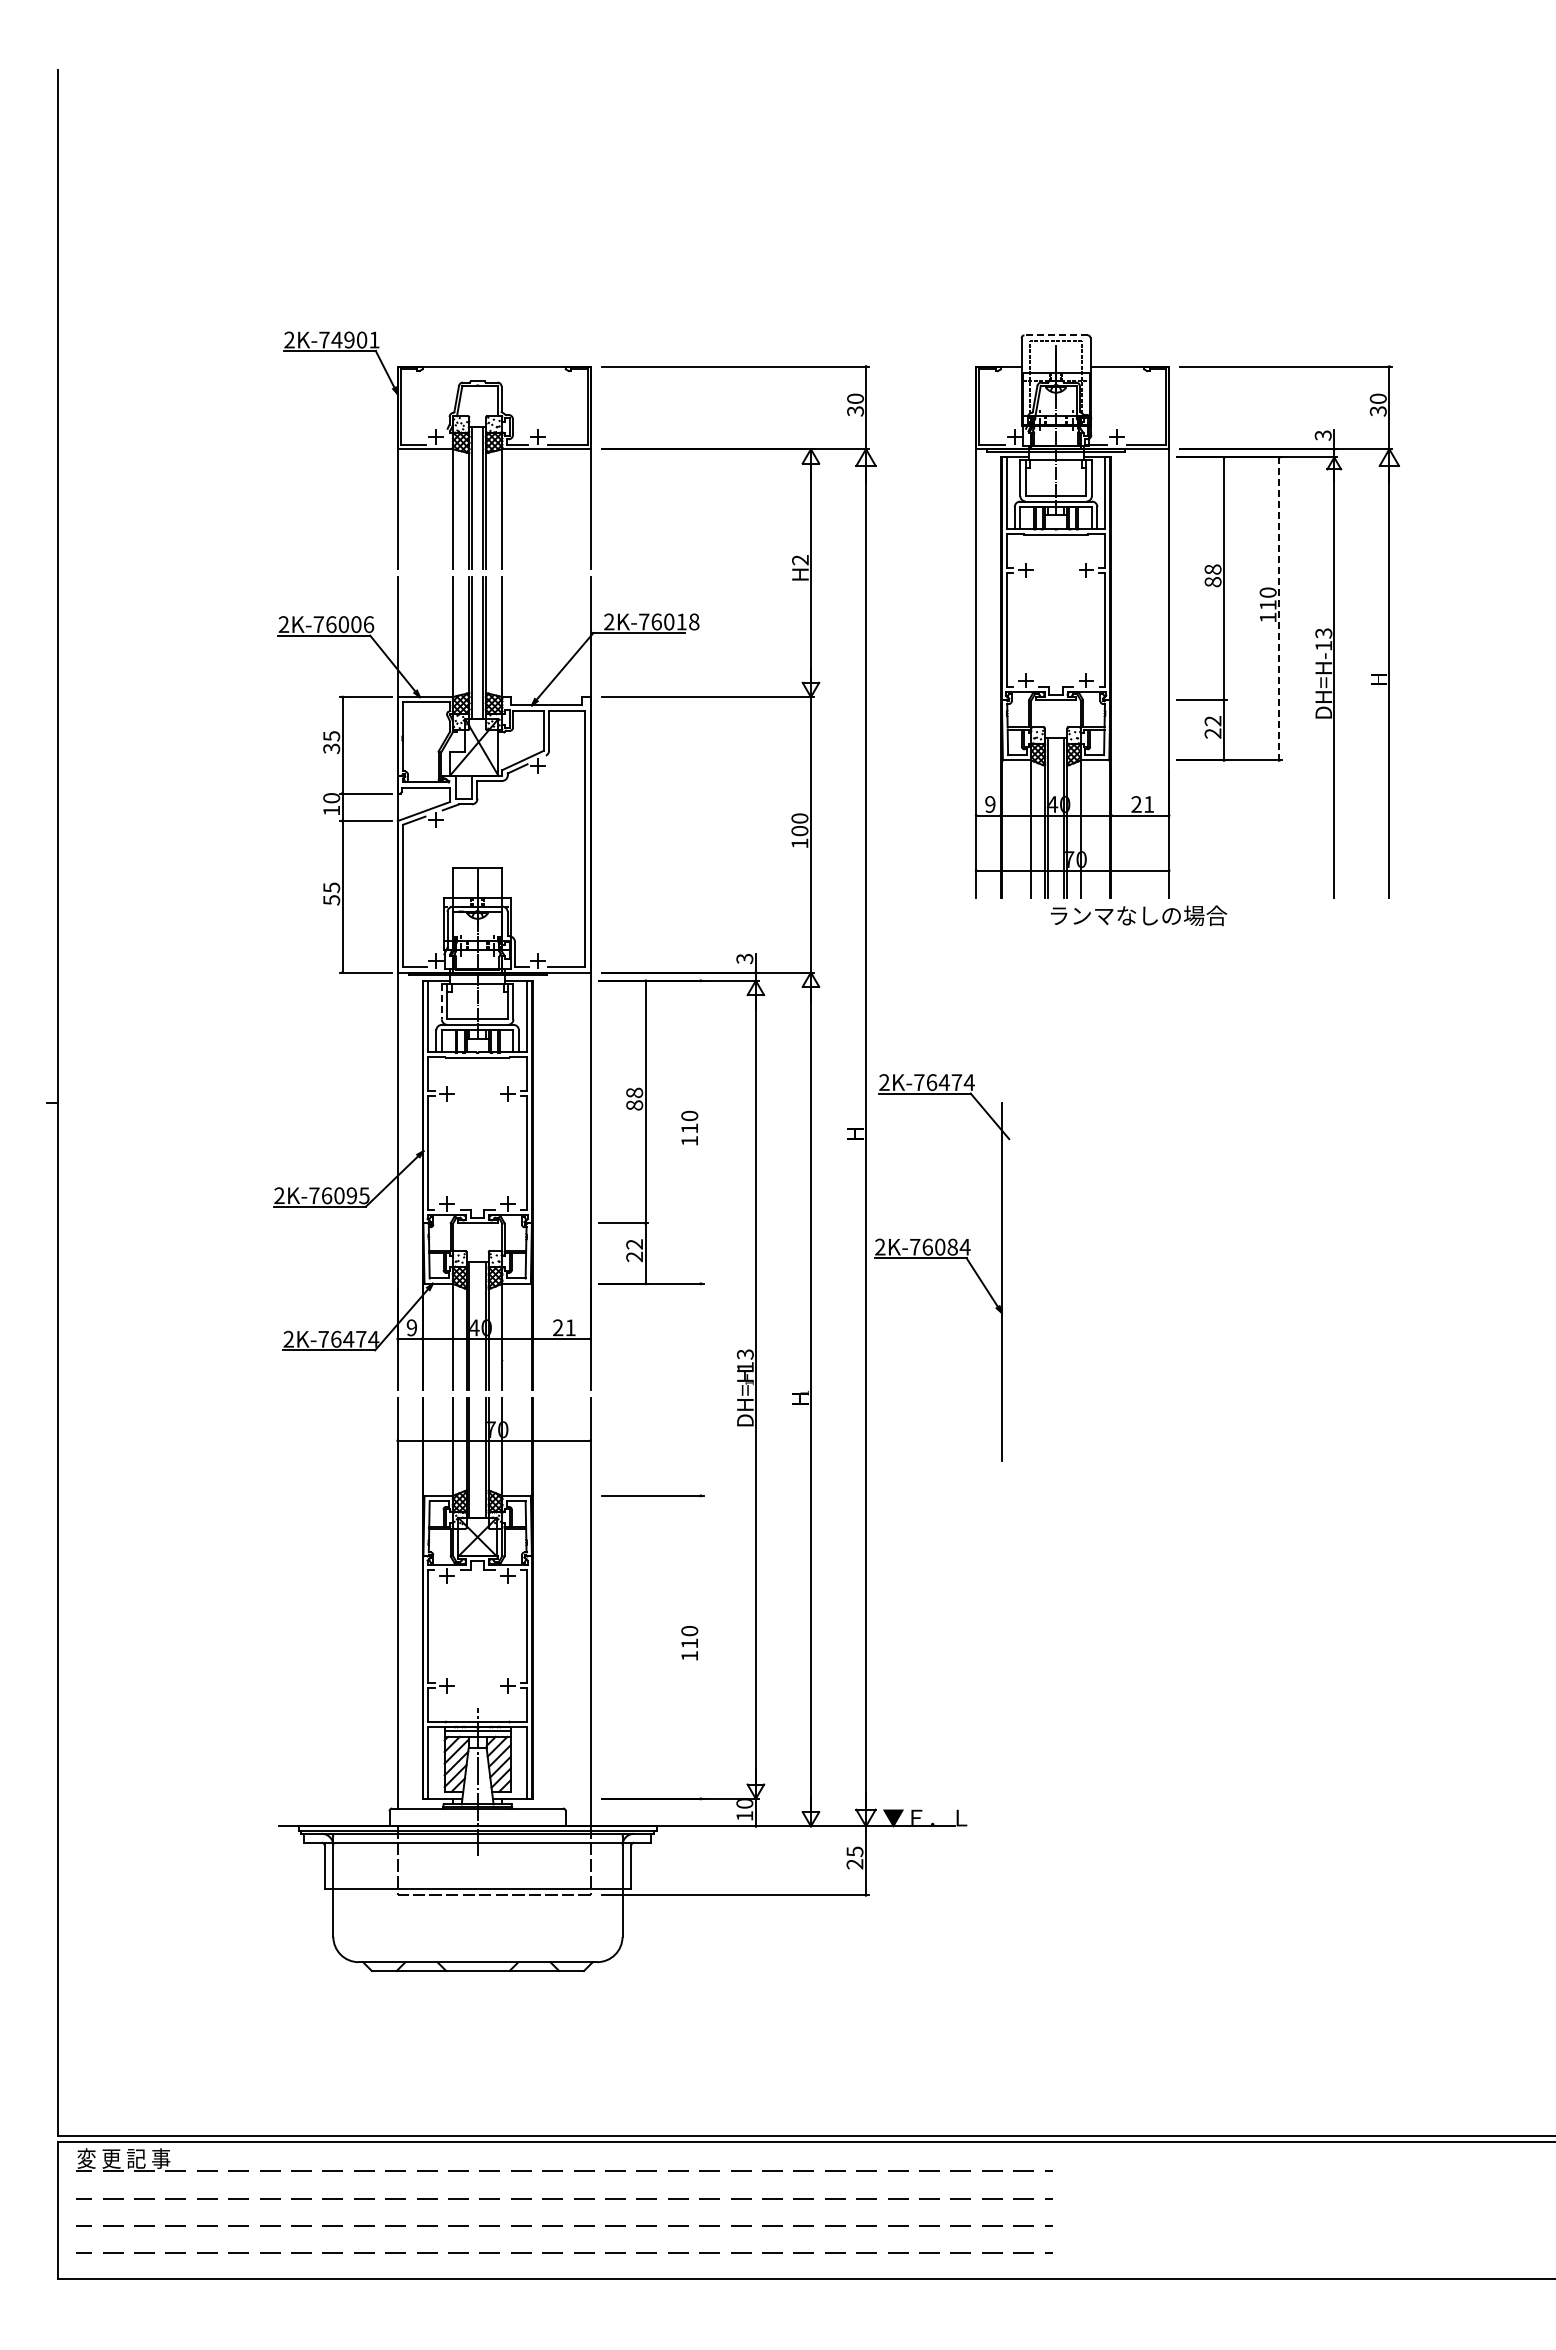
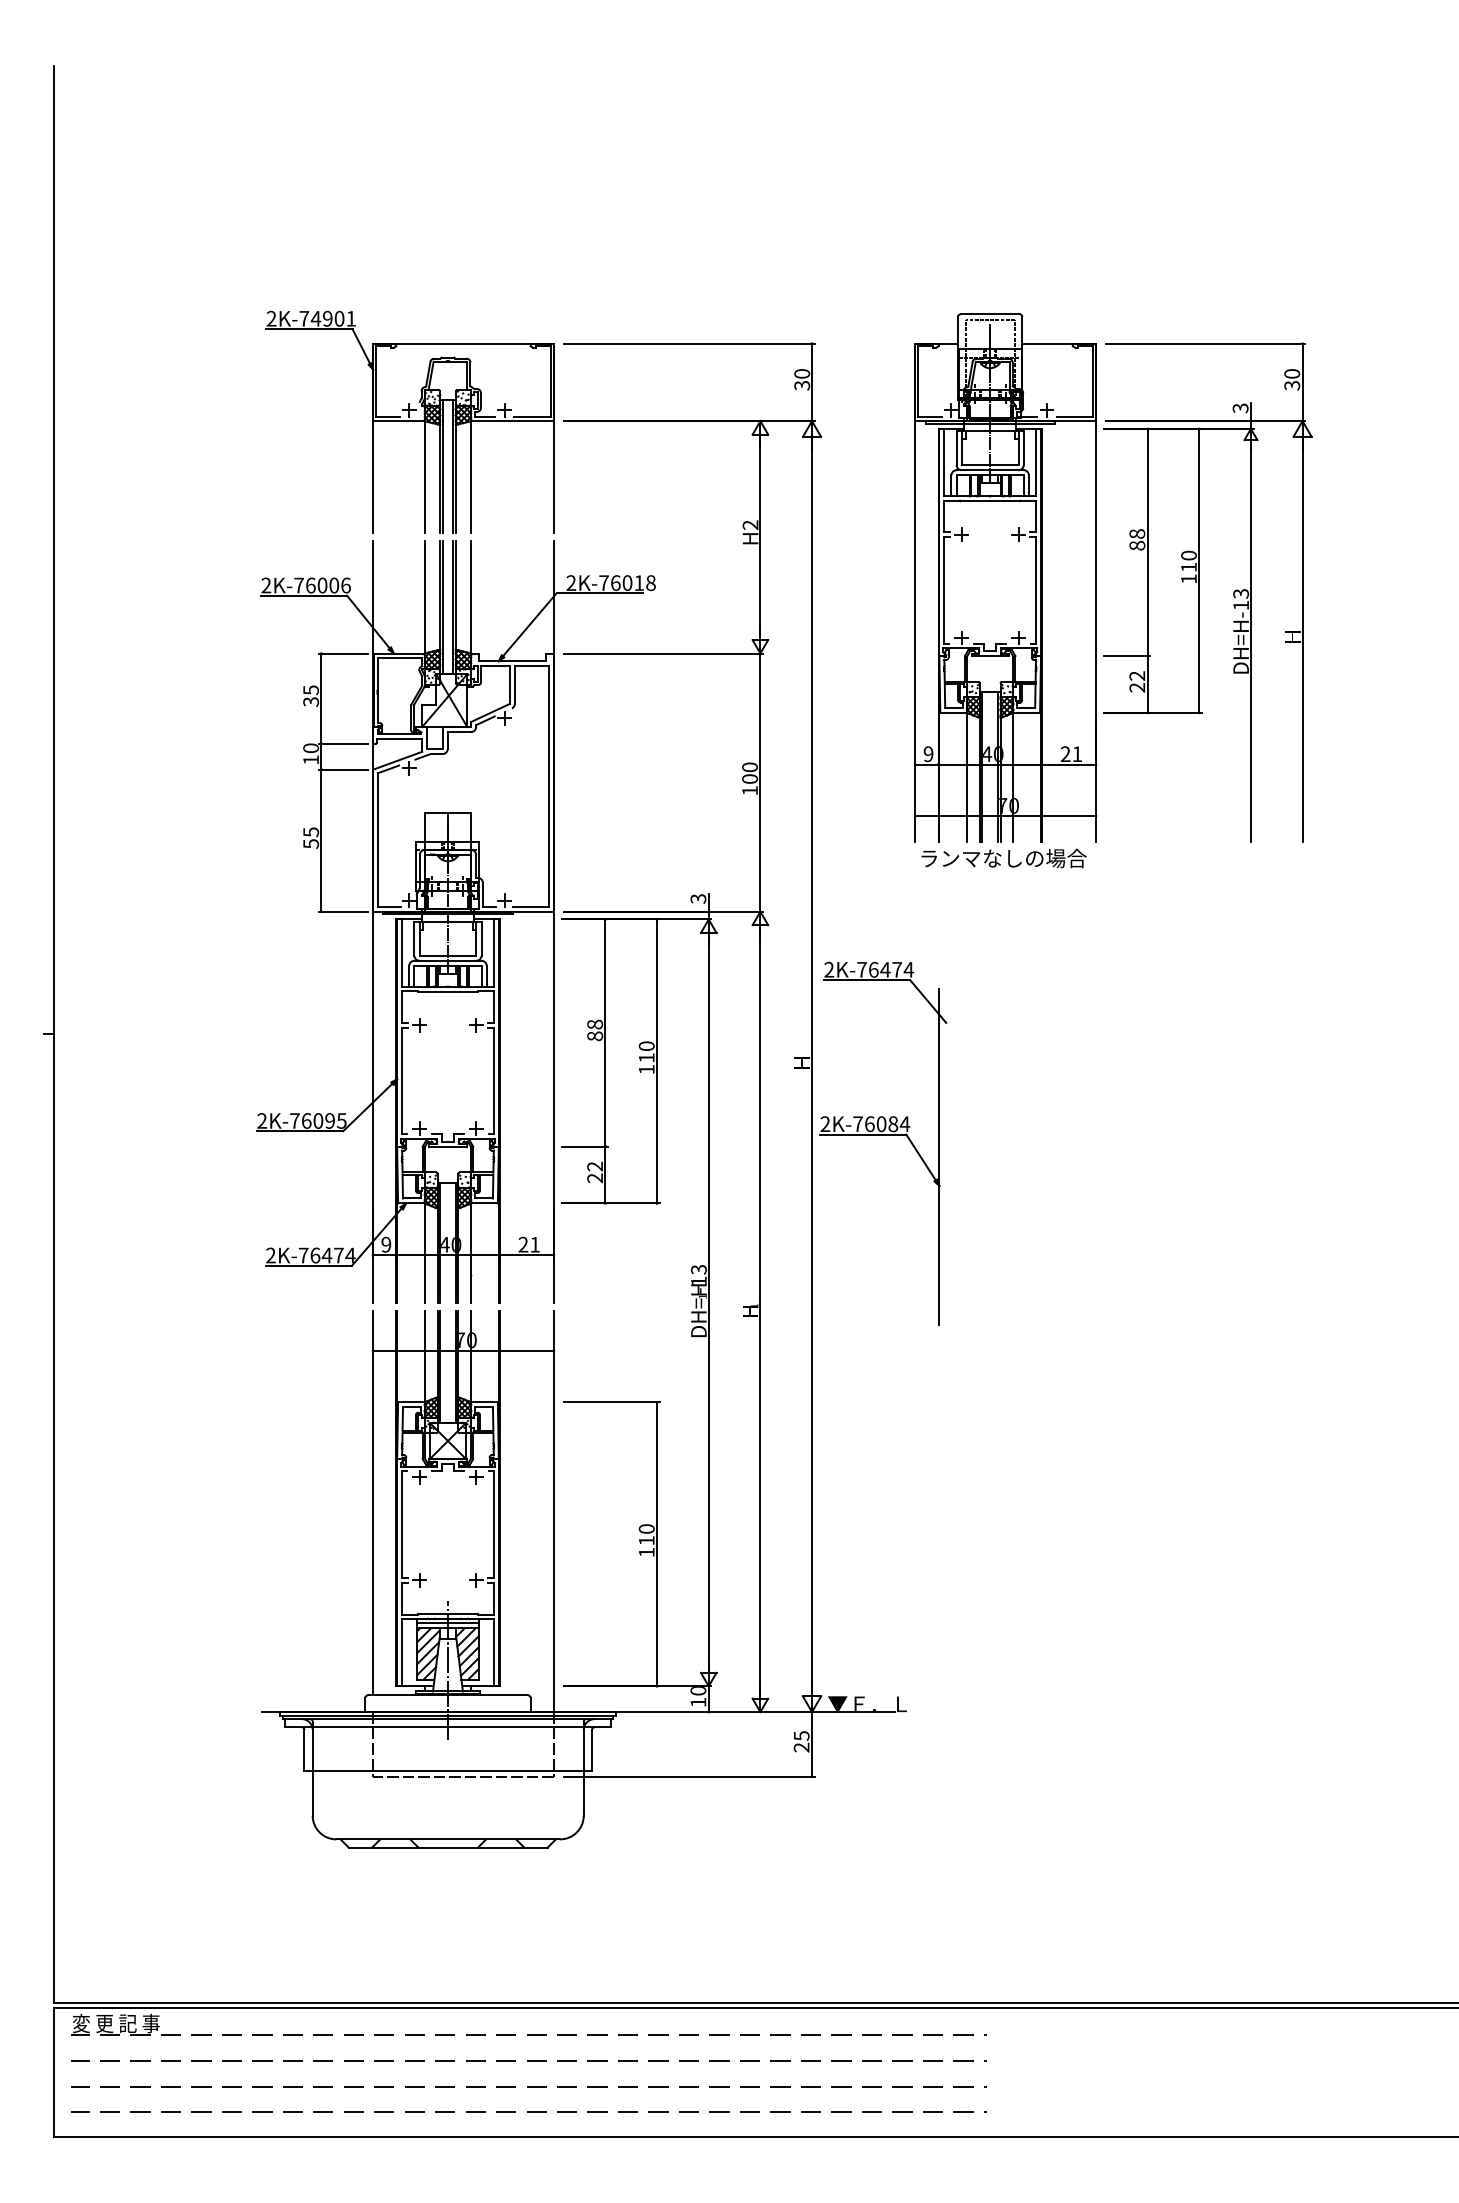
line: (1056, 335) -> (990, 314), dashed -> solid
line: (1279, 609) -> (1199, 571), dashed -> solid
text: (1138, 915) -> (1003, 858), moved
line: (441, 1001) -> (414, 938), dashed -> solid
line: (700, 1131) -> (656, 1060), added
part: (942, 1258) -> (883, 1134), moved
line: (700, 1646) -> (656, 1543), added

